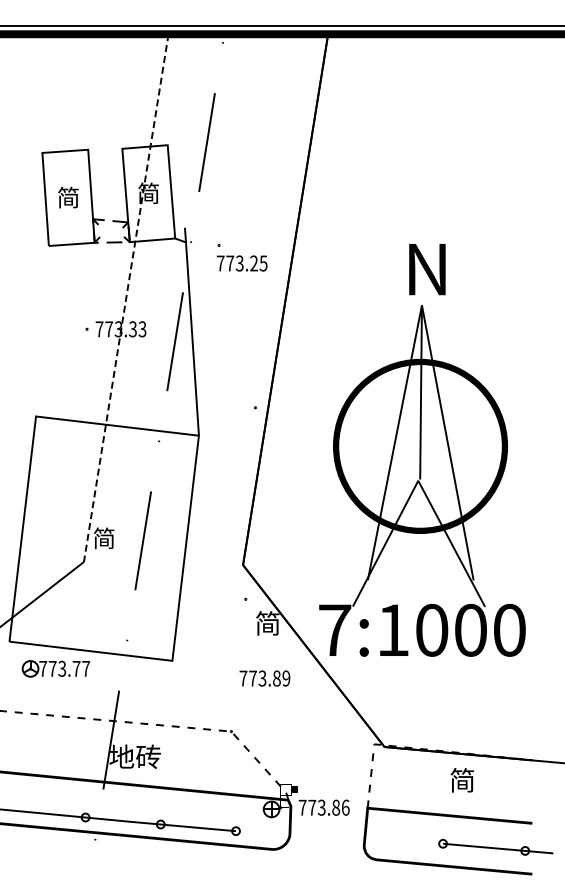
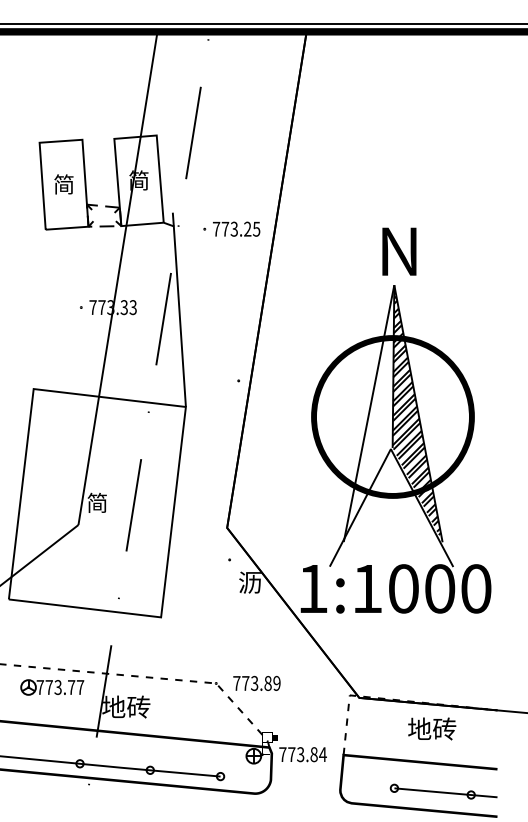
text: (241, 263) -> (235, 229), moved
line: (126, 298) -> (118, 278), dashed -> solid
hatch: (446, 443) -> (417, 414), added
text: (267, 623) -> (249, 582), 简 -> 沥
text: (335, 629) -> (313, 588), 7:1000 -> 1:1000
part: (55, 668) -> (51, 687), moved
text: (264, 678) -> (256, 683), moved
text: (462, 780) -> (432, 729), 简 -> 地砖
text: (345, 807) -> (322, 754), 773.86 -> 773.84
part: (495, 847) -> (443, 791), moved

